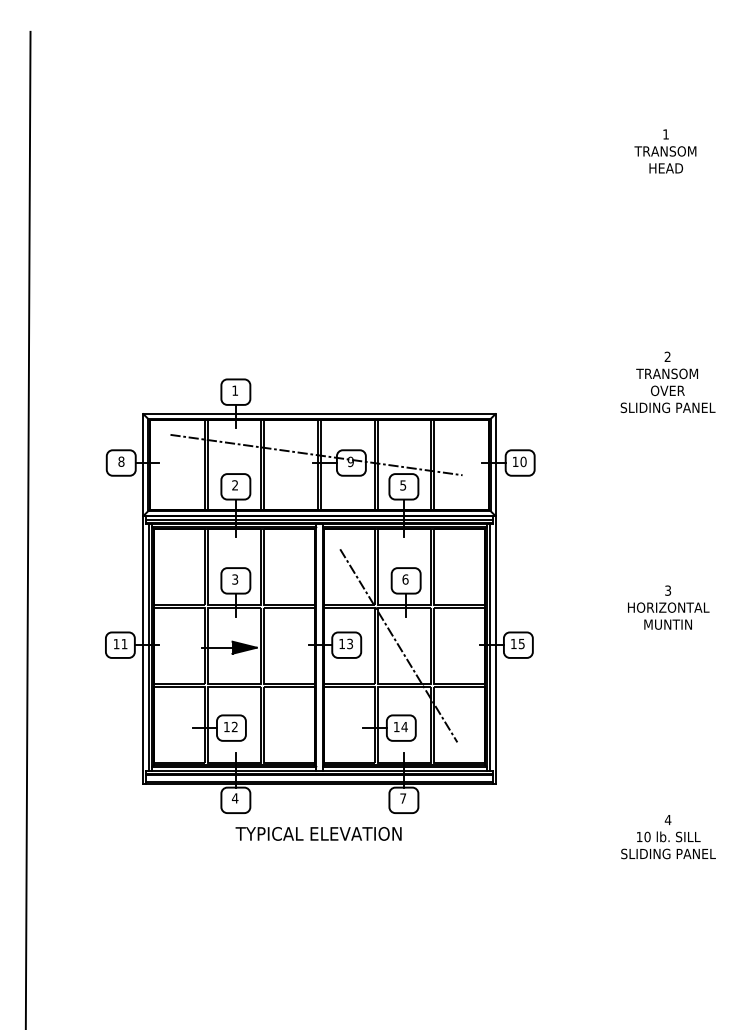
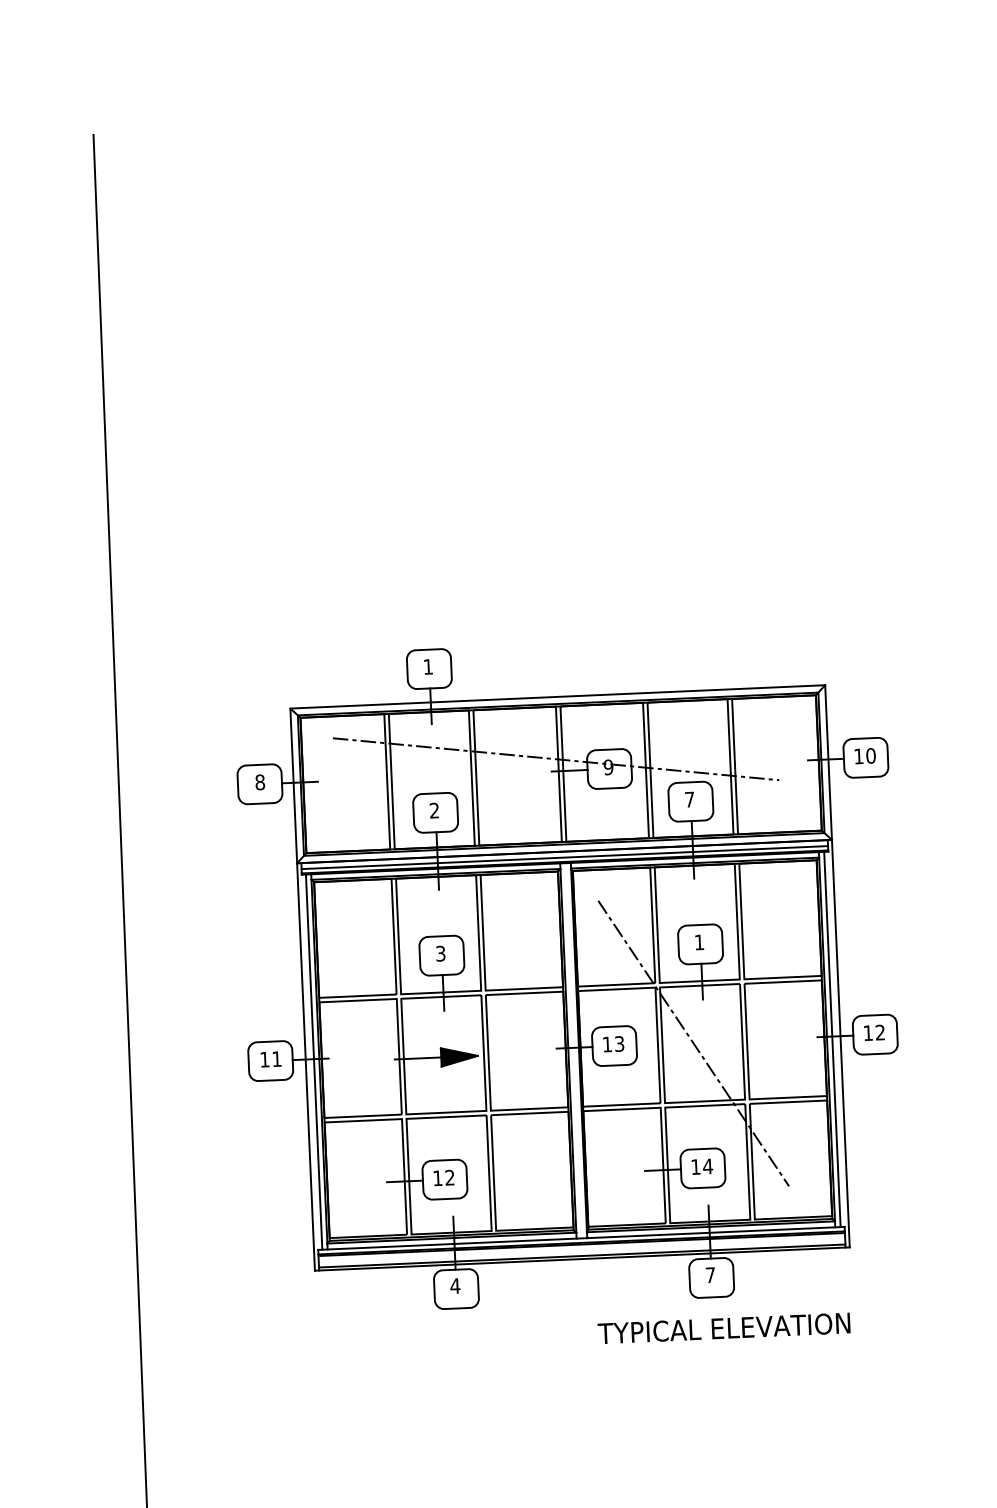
text: (403, 485) -> (690, 799), 5 -> 7
text: (405, 579) -> (699, 942), 6 -> 1
text: (521, 643) -> (879, 1031), 15 -> 12
text: (318, 833) -> (723, 1327), moved

